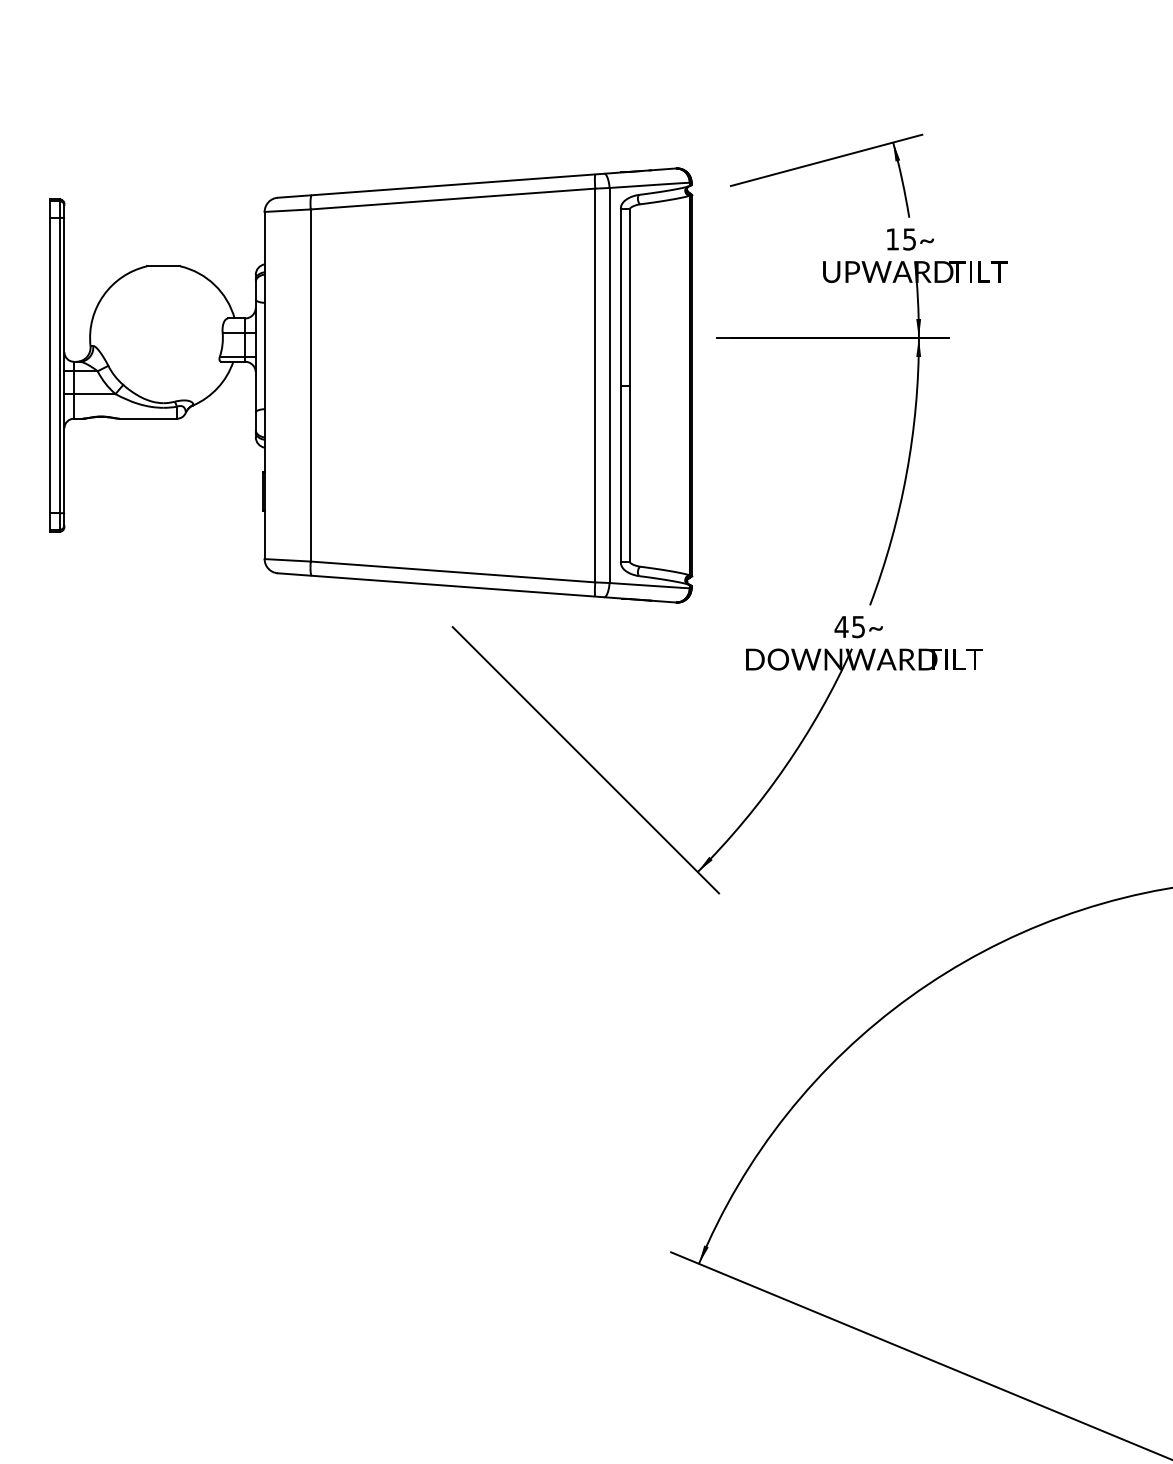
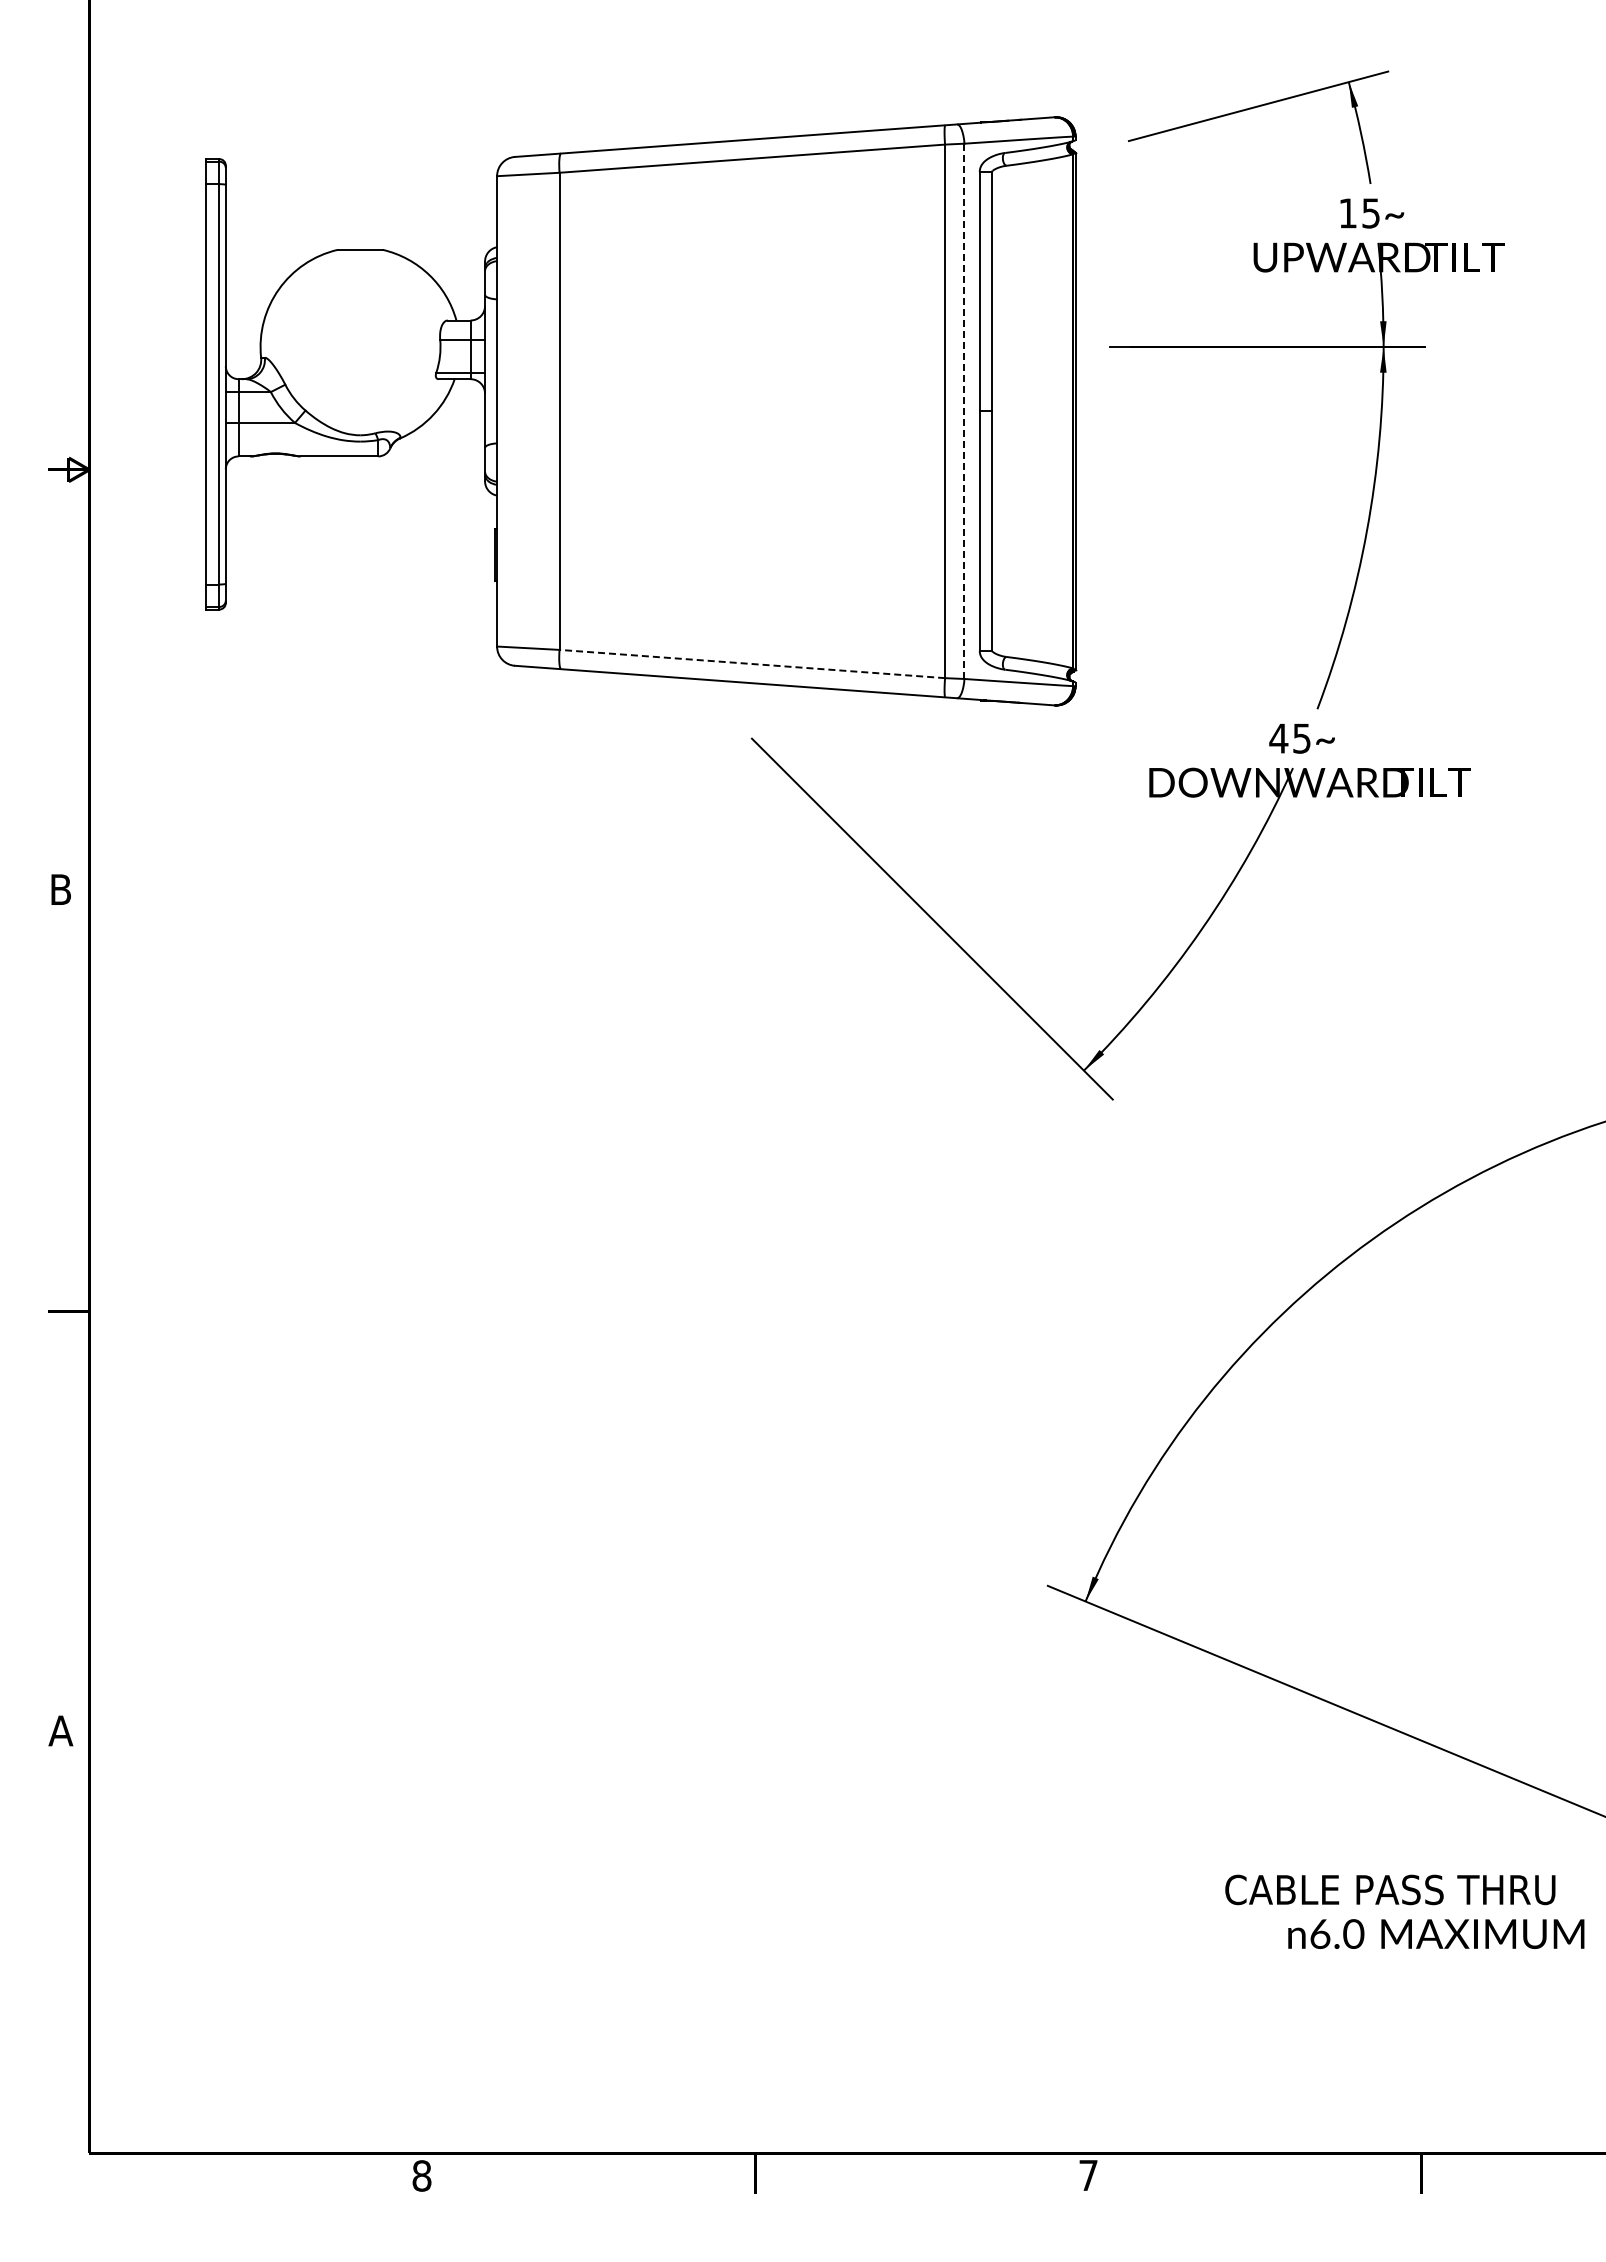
line: (609, 385) -> (964, 411), solid -> dashed
line: (452, 571) -> (751, 663), solid -> dashed

